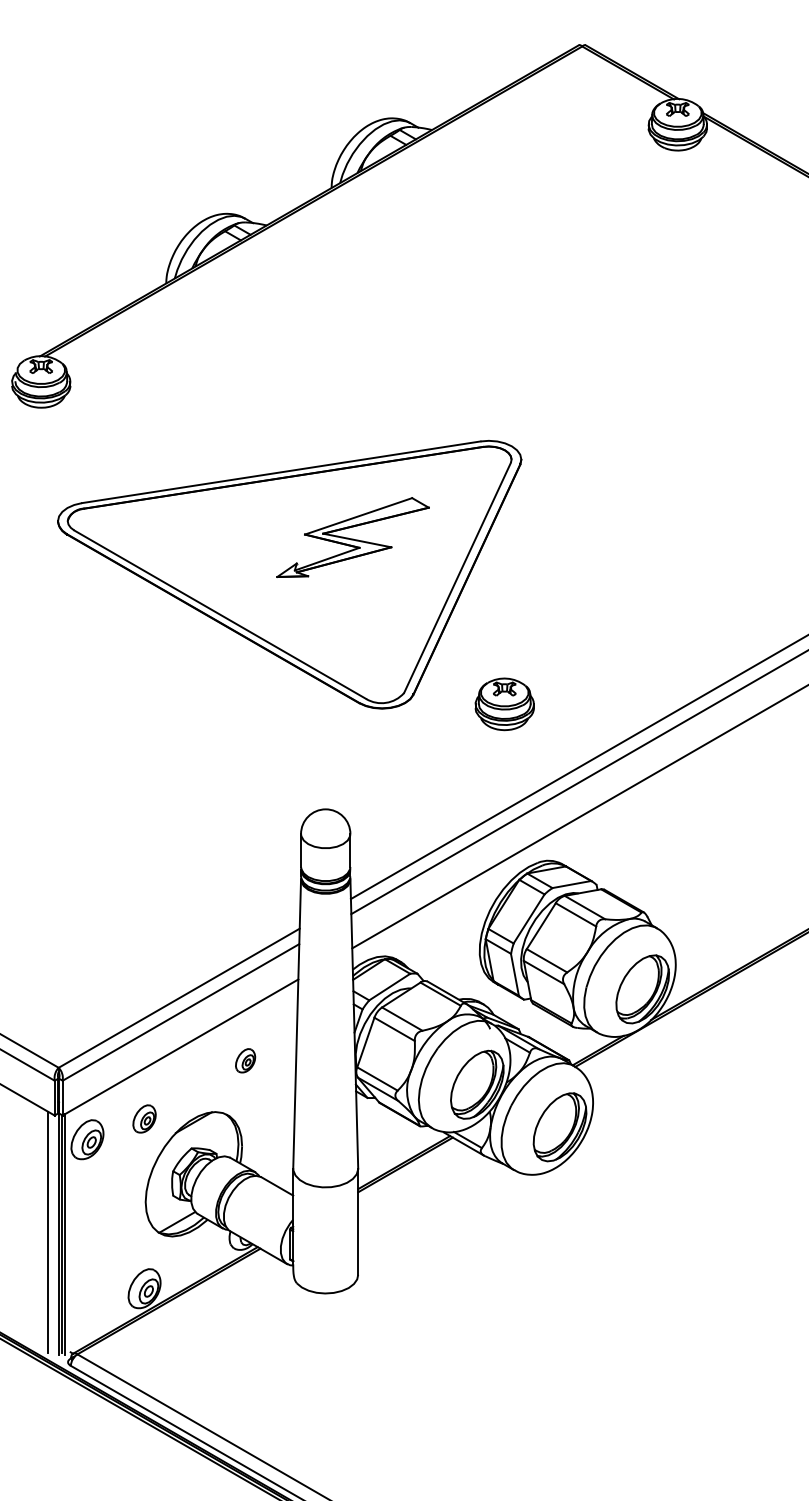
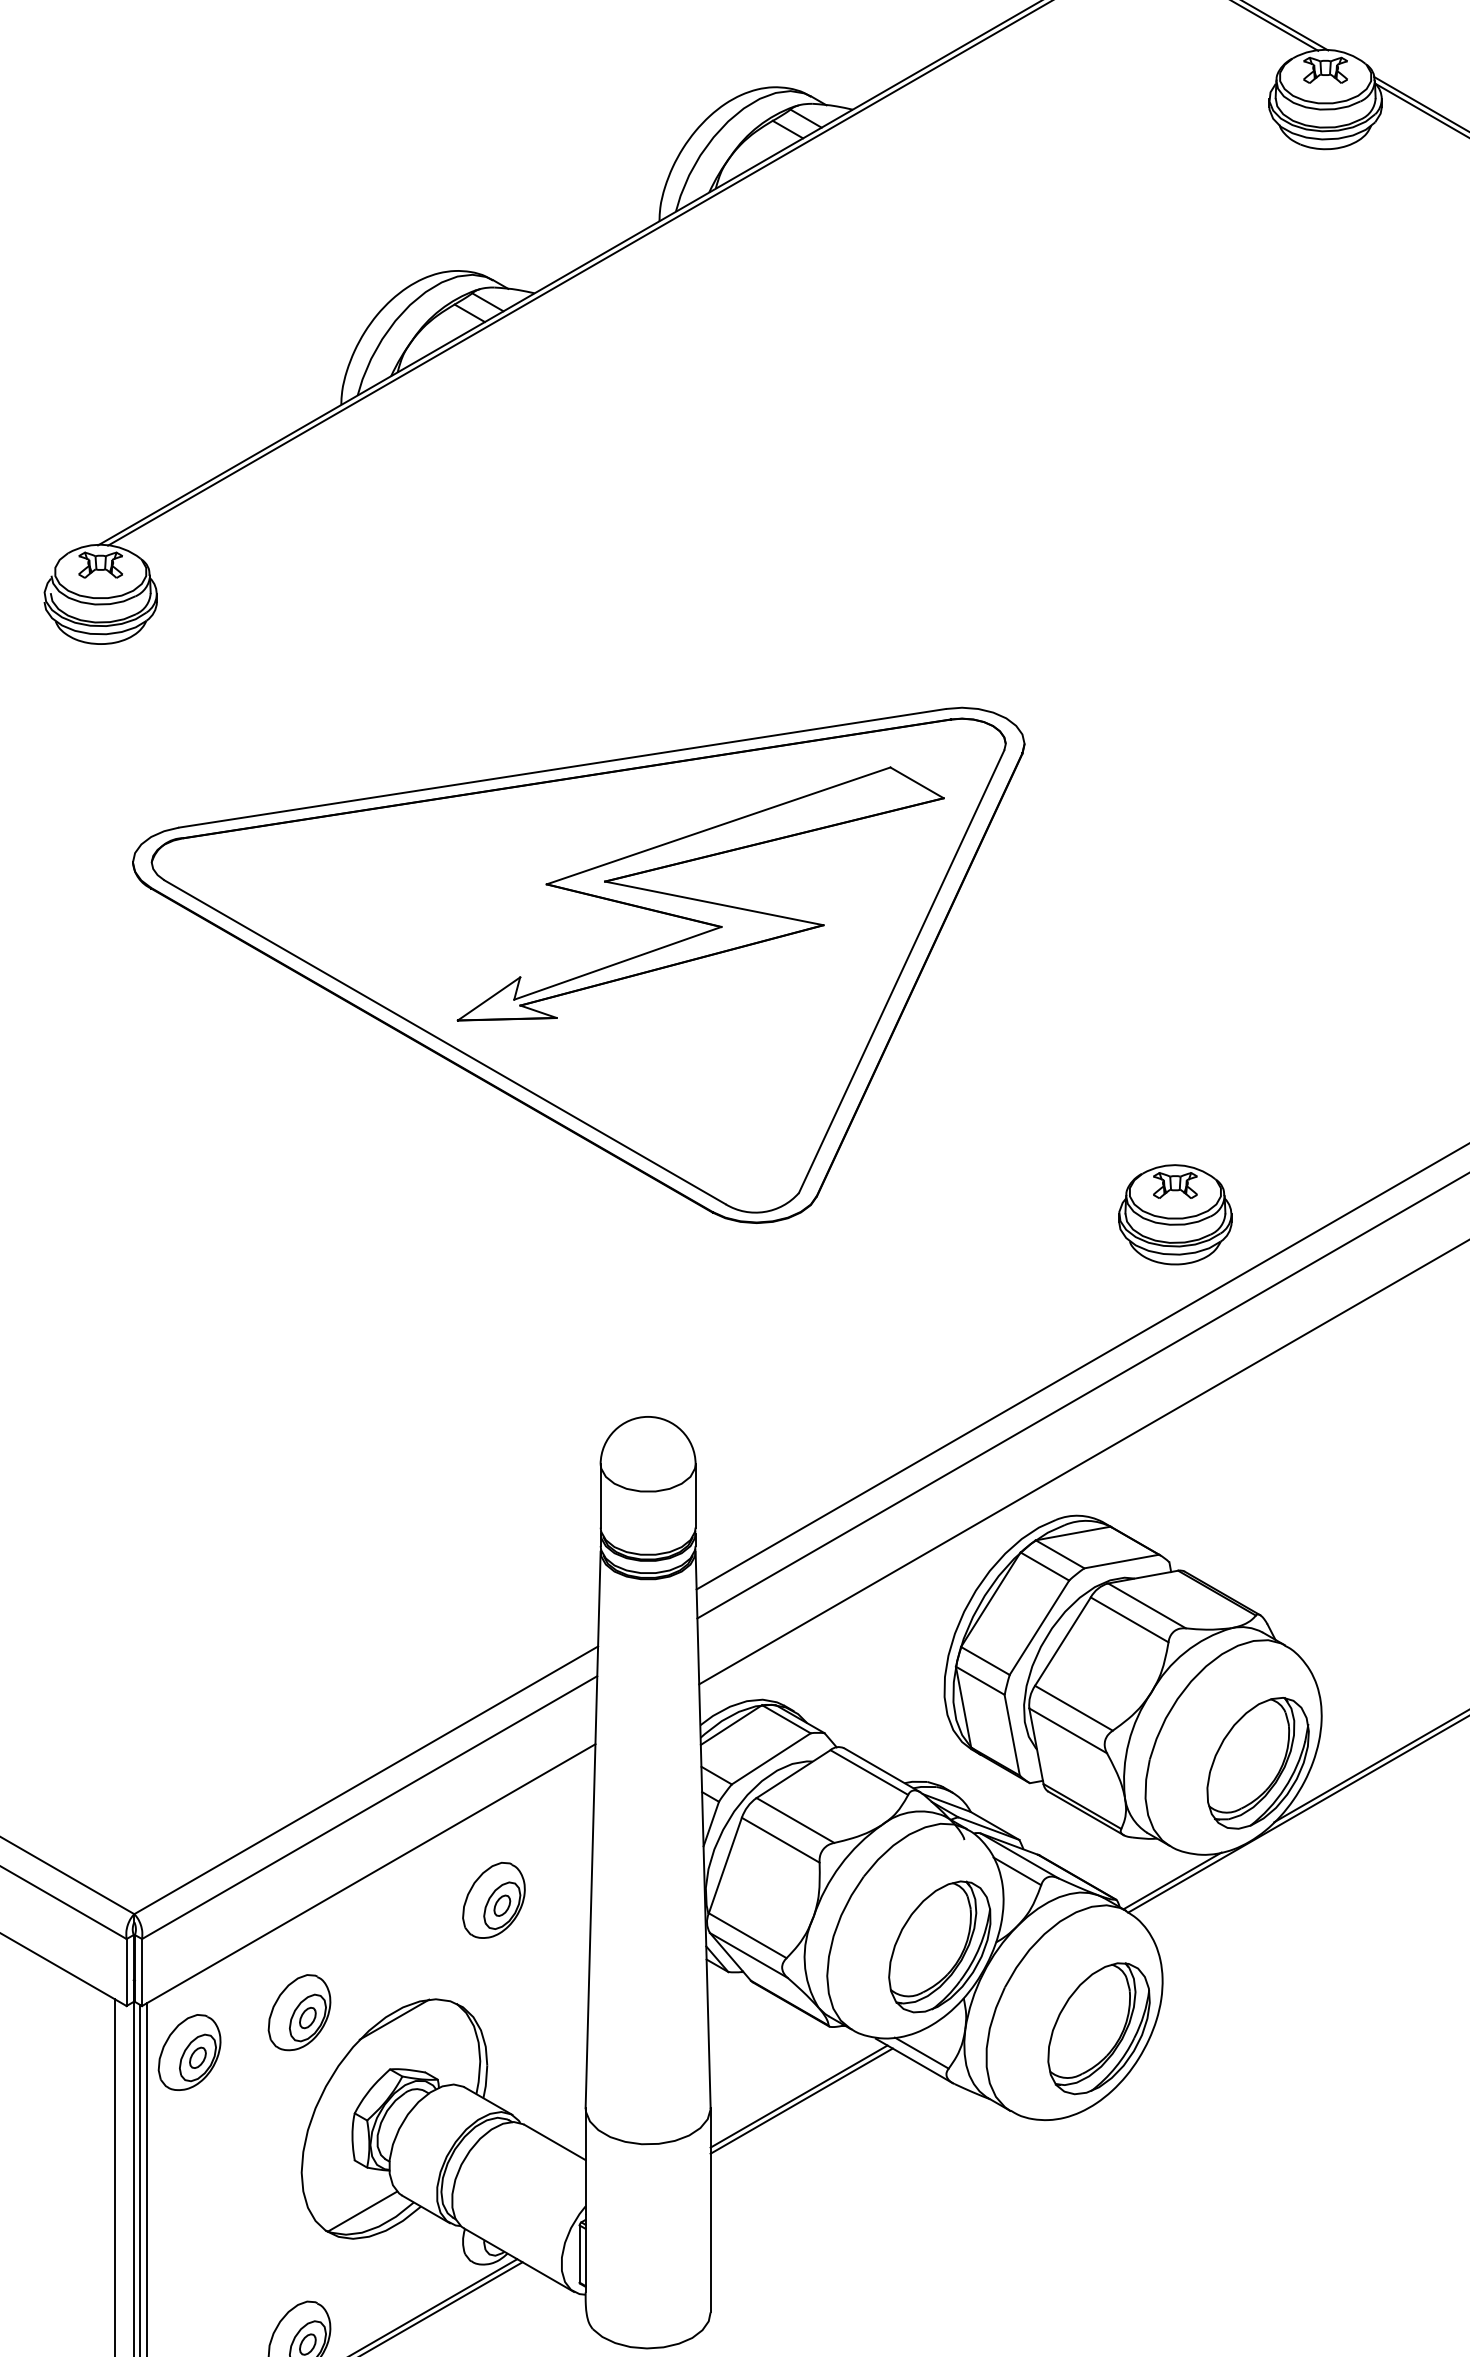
part: (352, 537) -> (699, 893), size x1.67
part: (504, 704) -> (1174, 1215), moved
part: (245, 1060) -> (493, 1900), size x1.67
part: (144, 1118) -> (299, 2011), size x1.43

